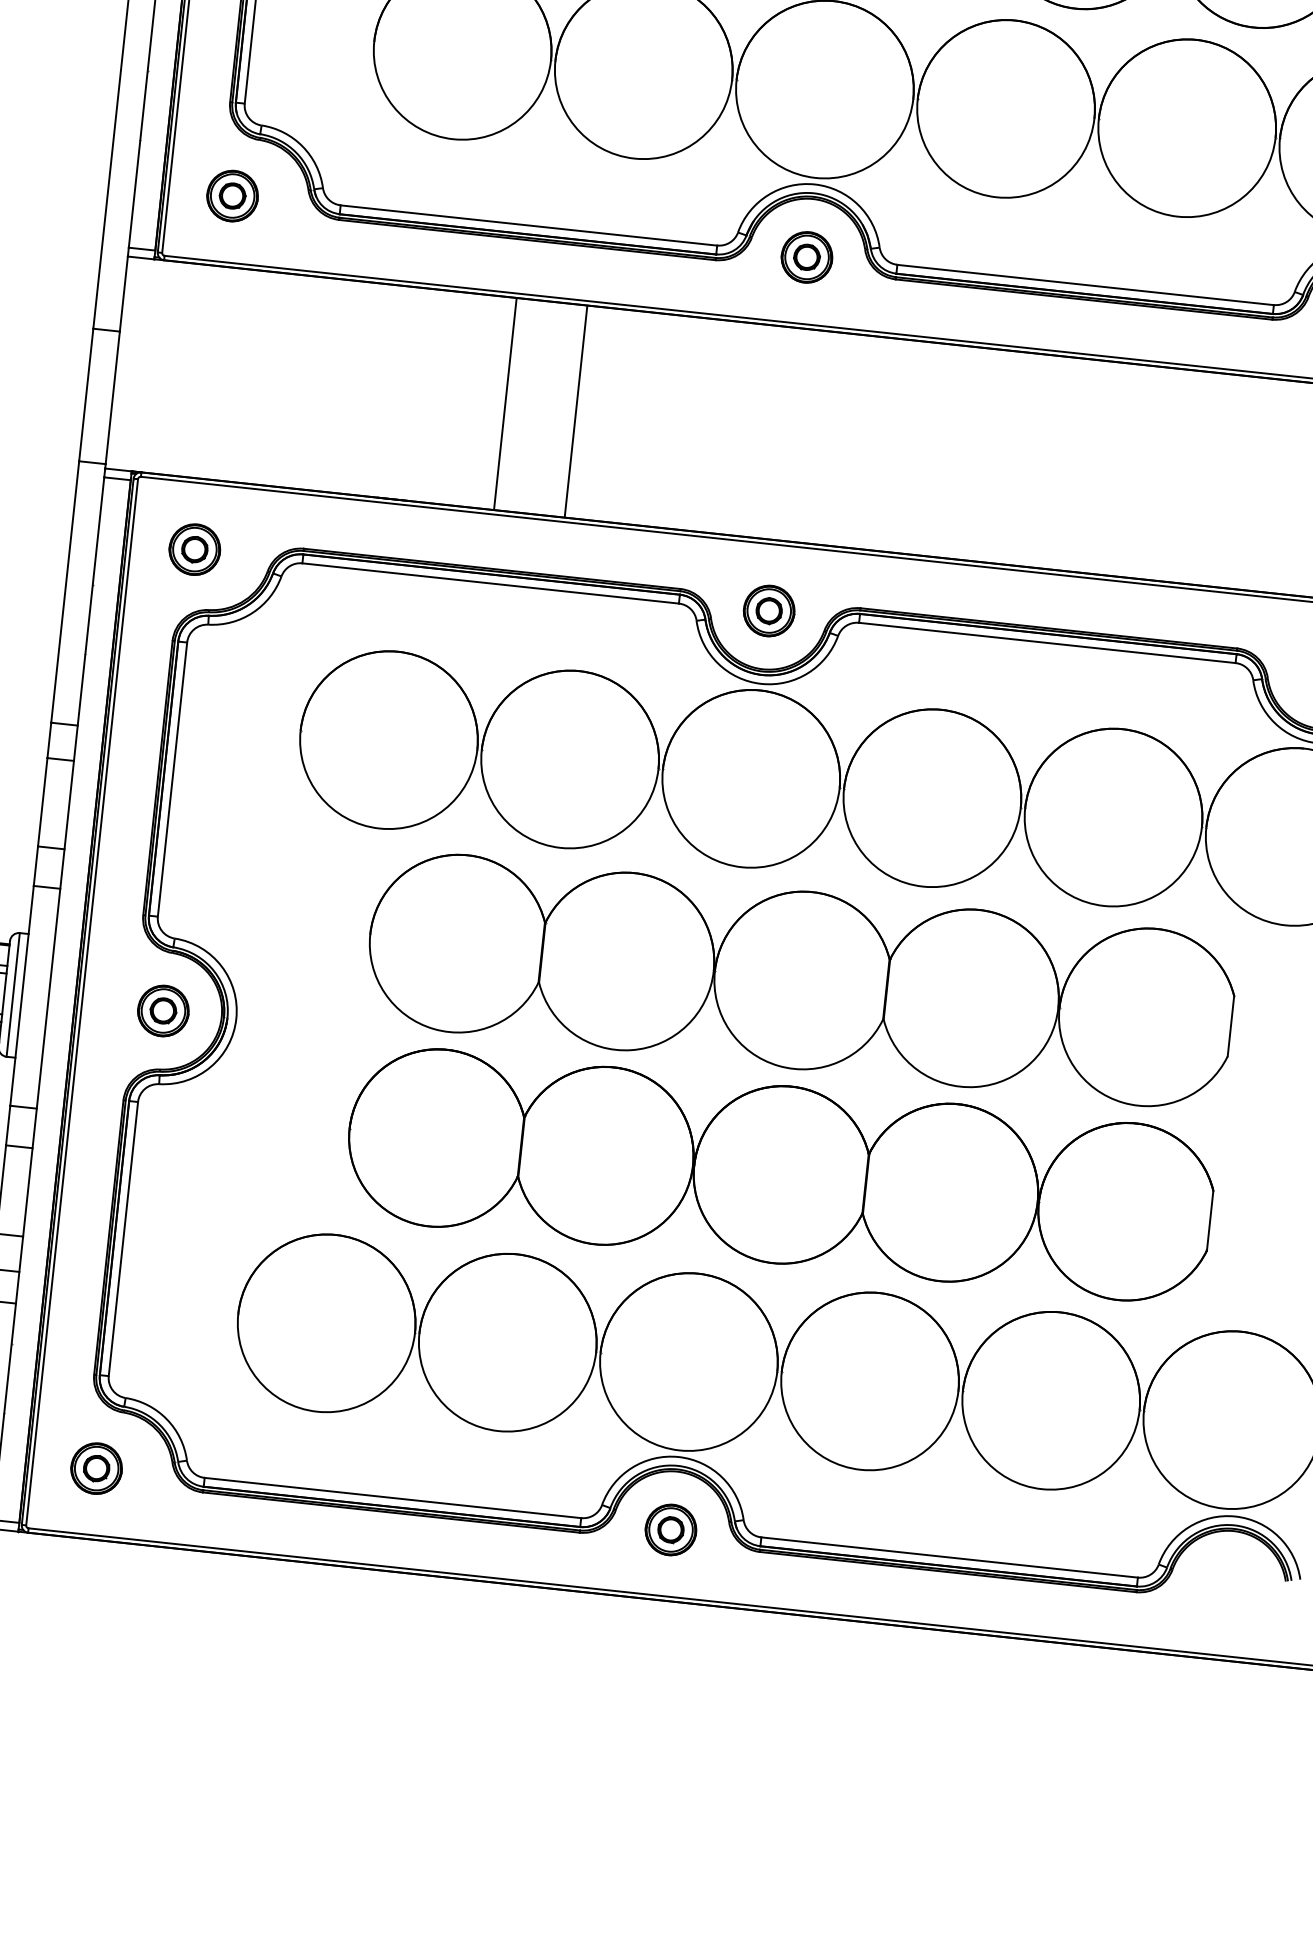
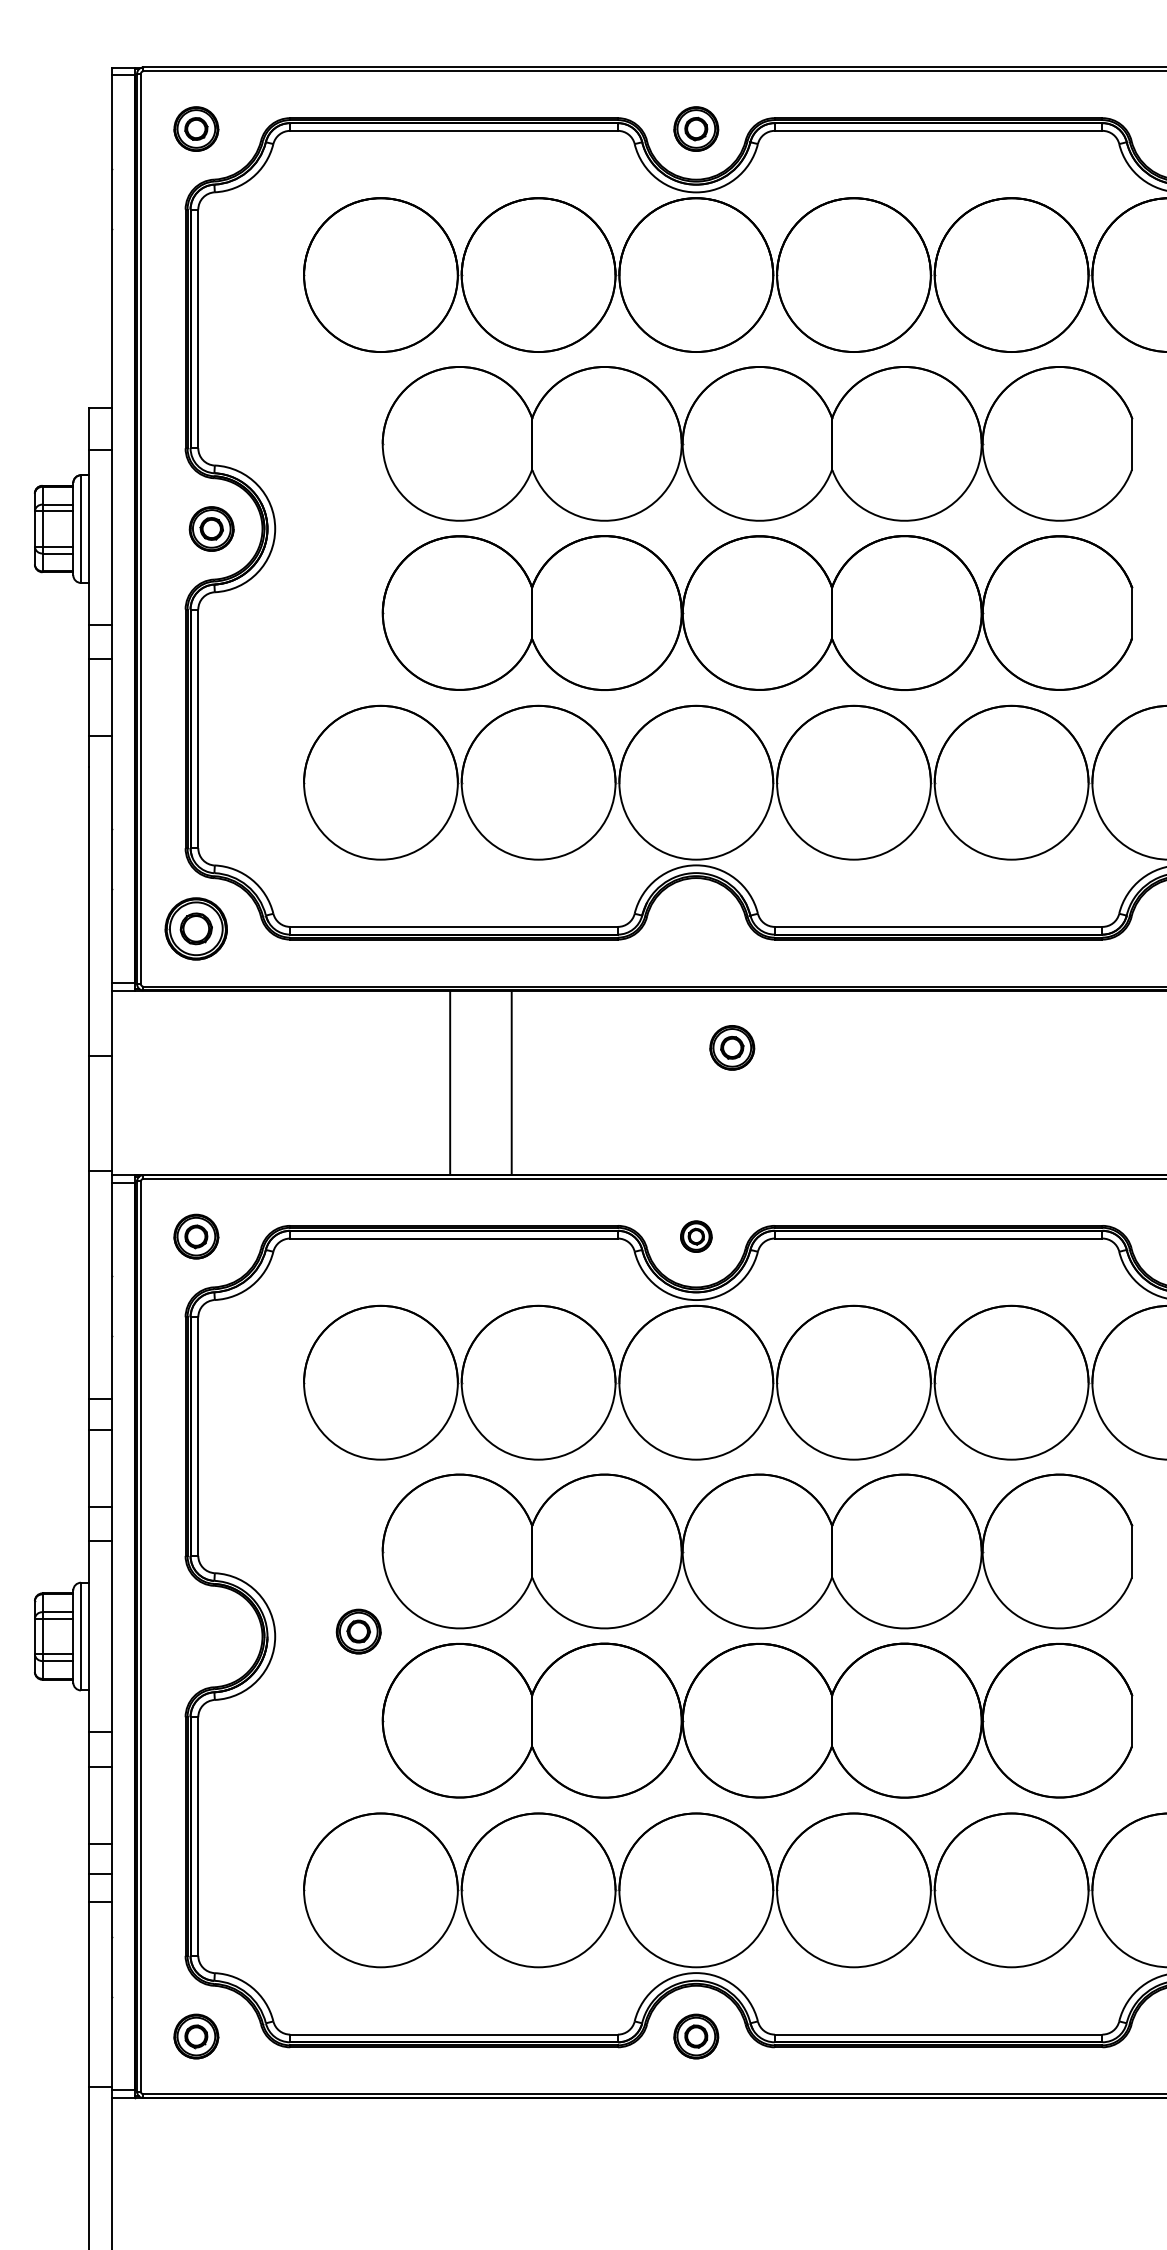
part: (232, 195) -> (196, 928), size x1.4
part: (807, 257) -> (732, 1047), moved
part: (769, 610) -> (696, 1236), size x0.7
part: (163, 1010) -> (358, 1631), moved

